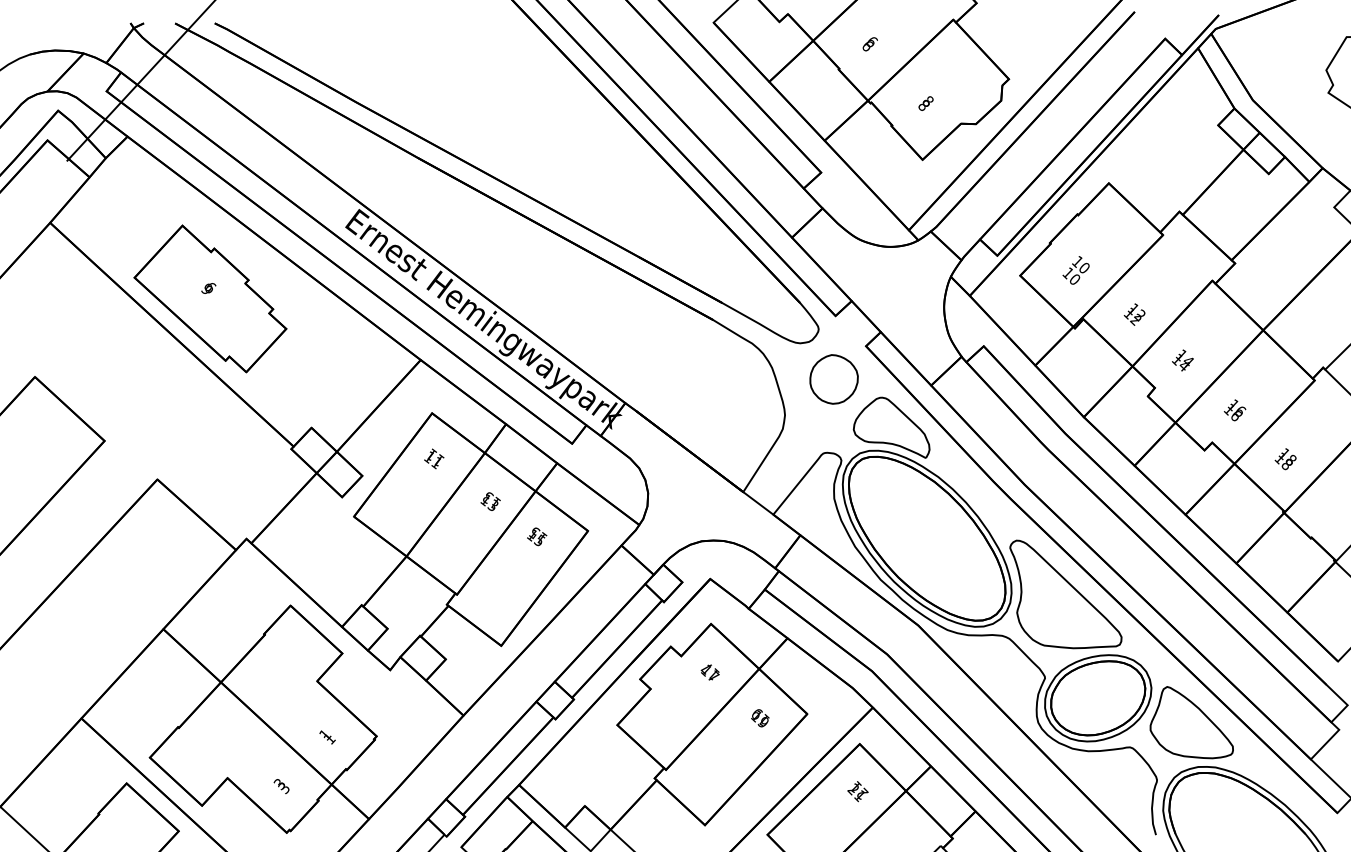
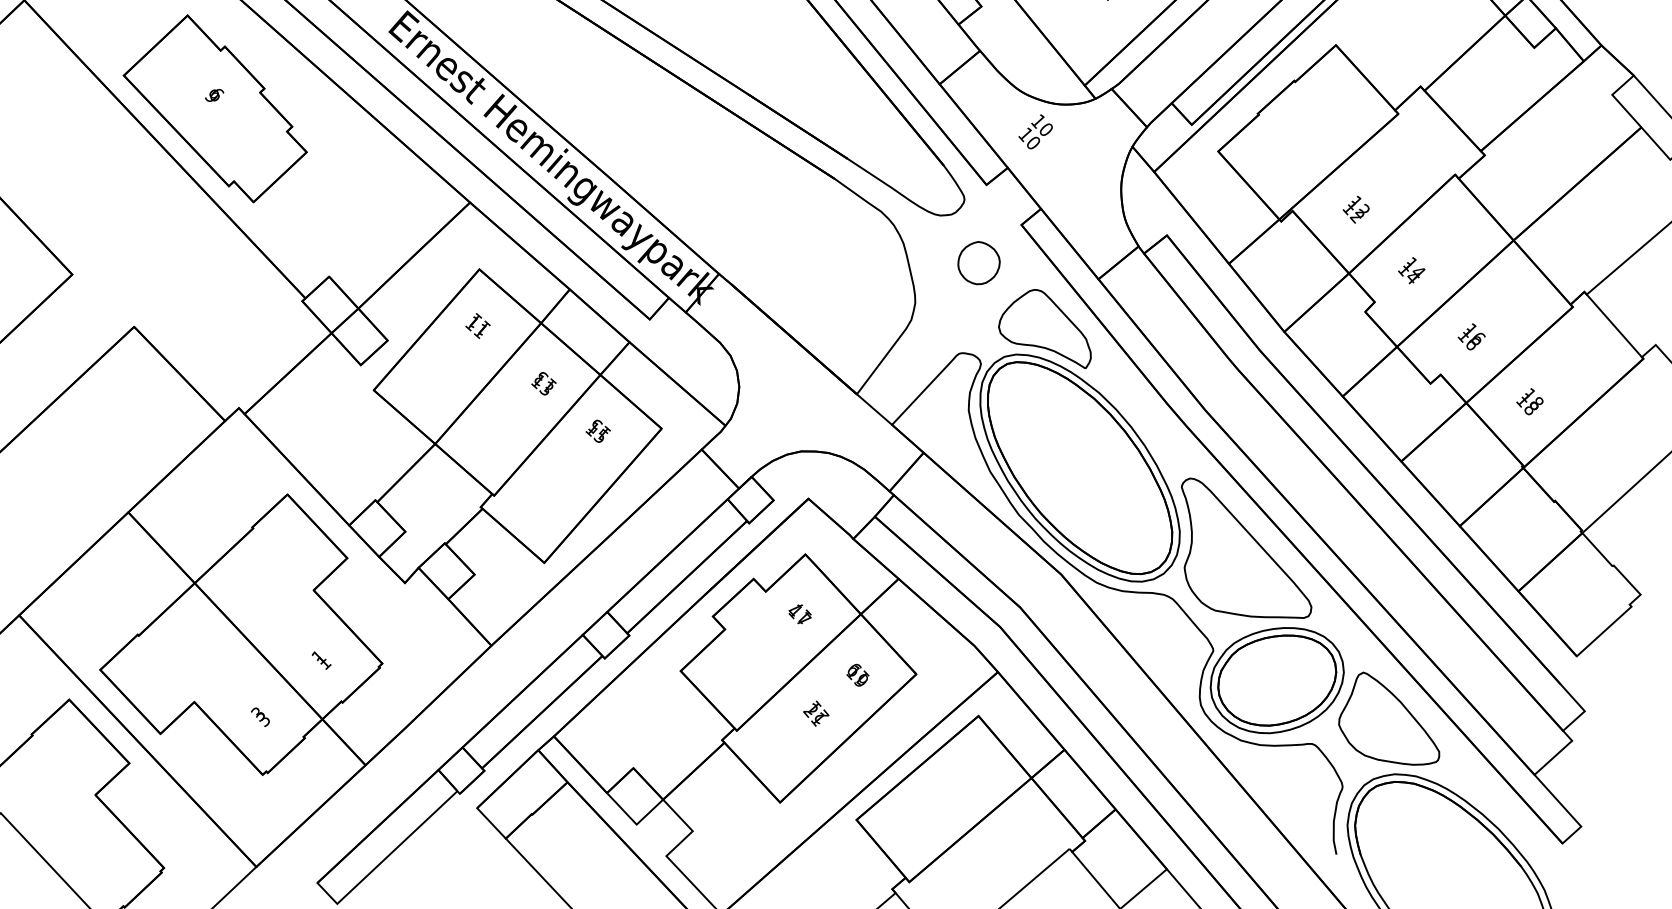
text: (1075, 270) -> (1034, 131), moved
part: (833, 379) -> (978, 263), size x0.7
text: (857, 791) -> (815, 713), moved

